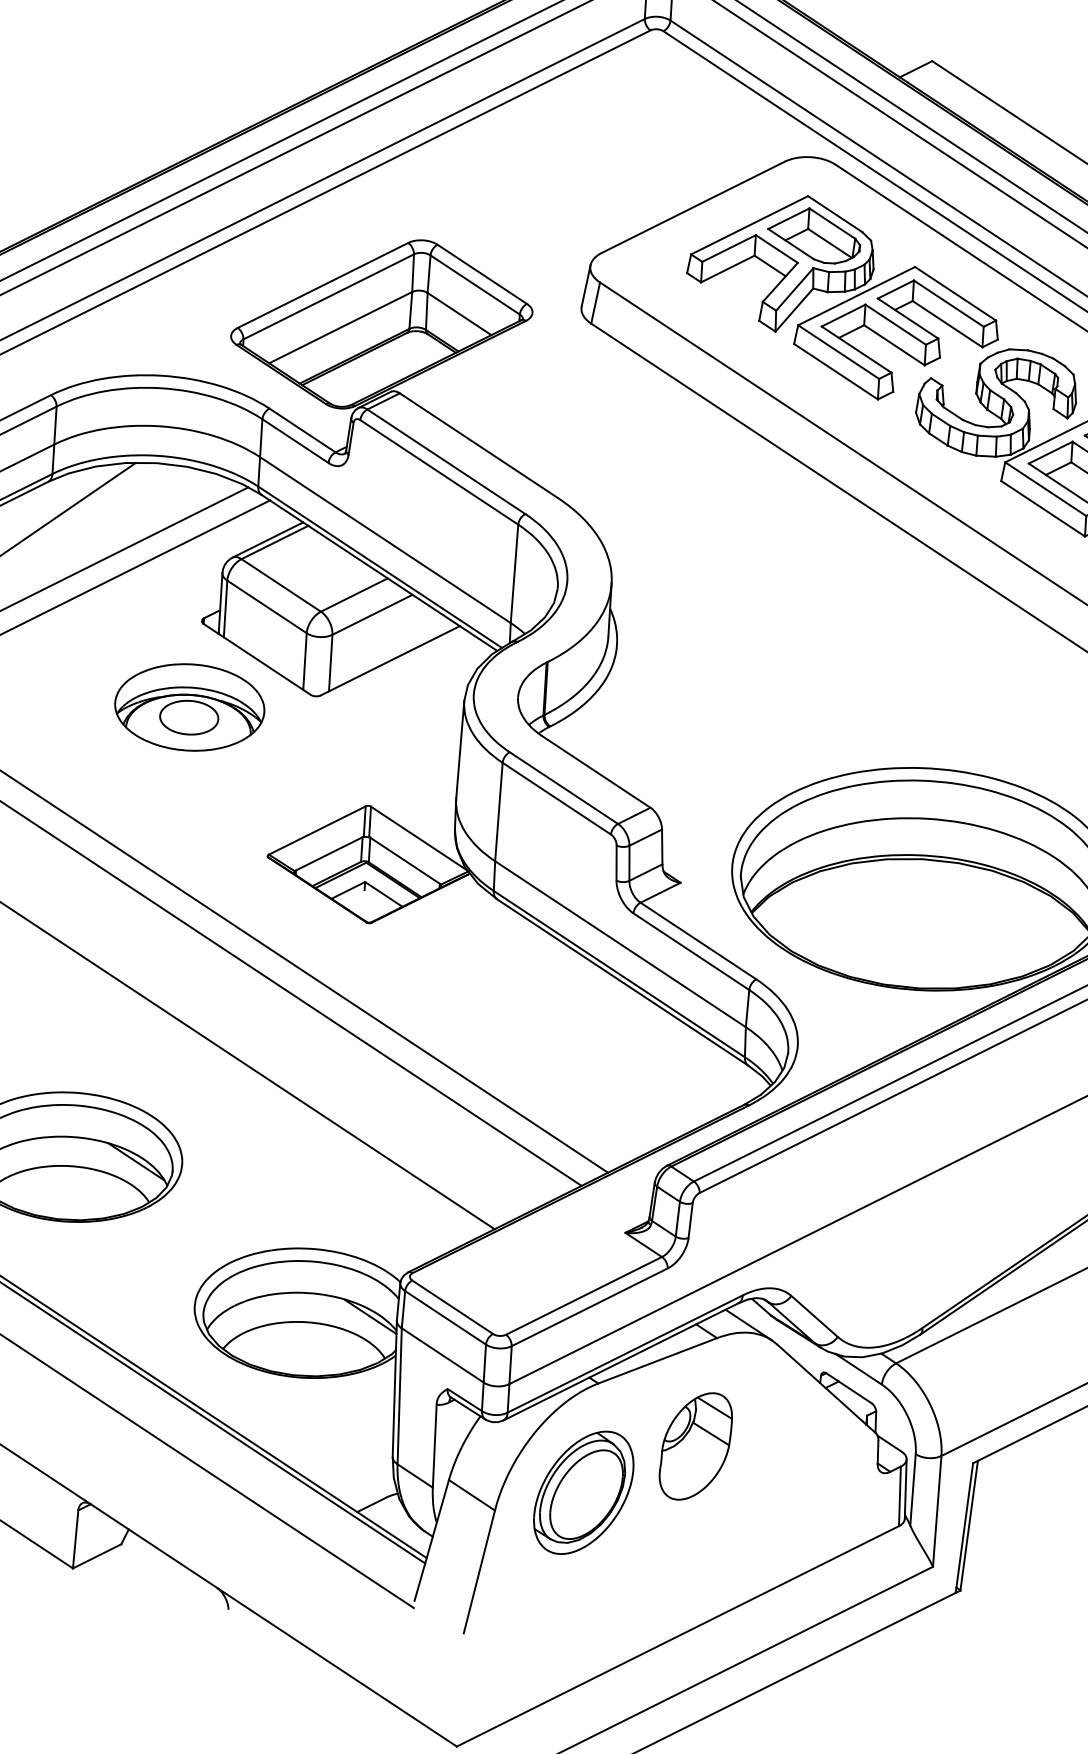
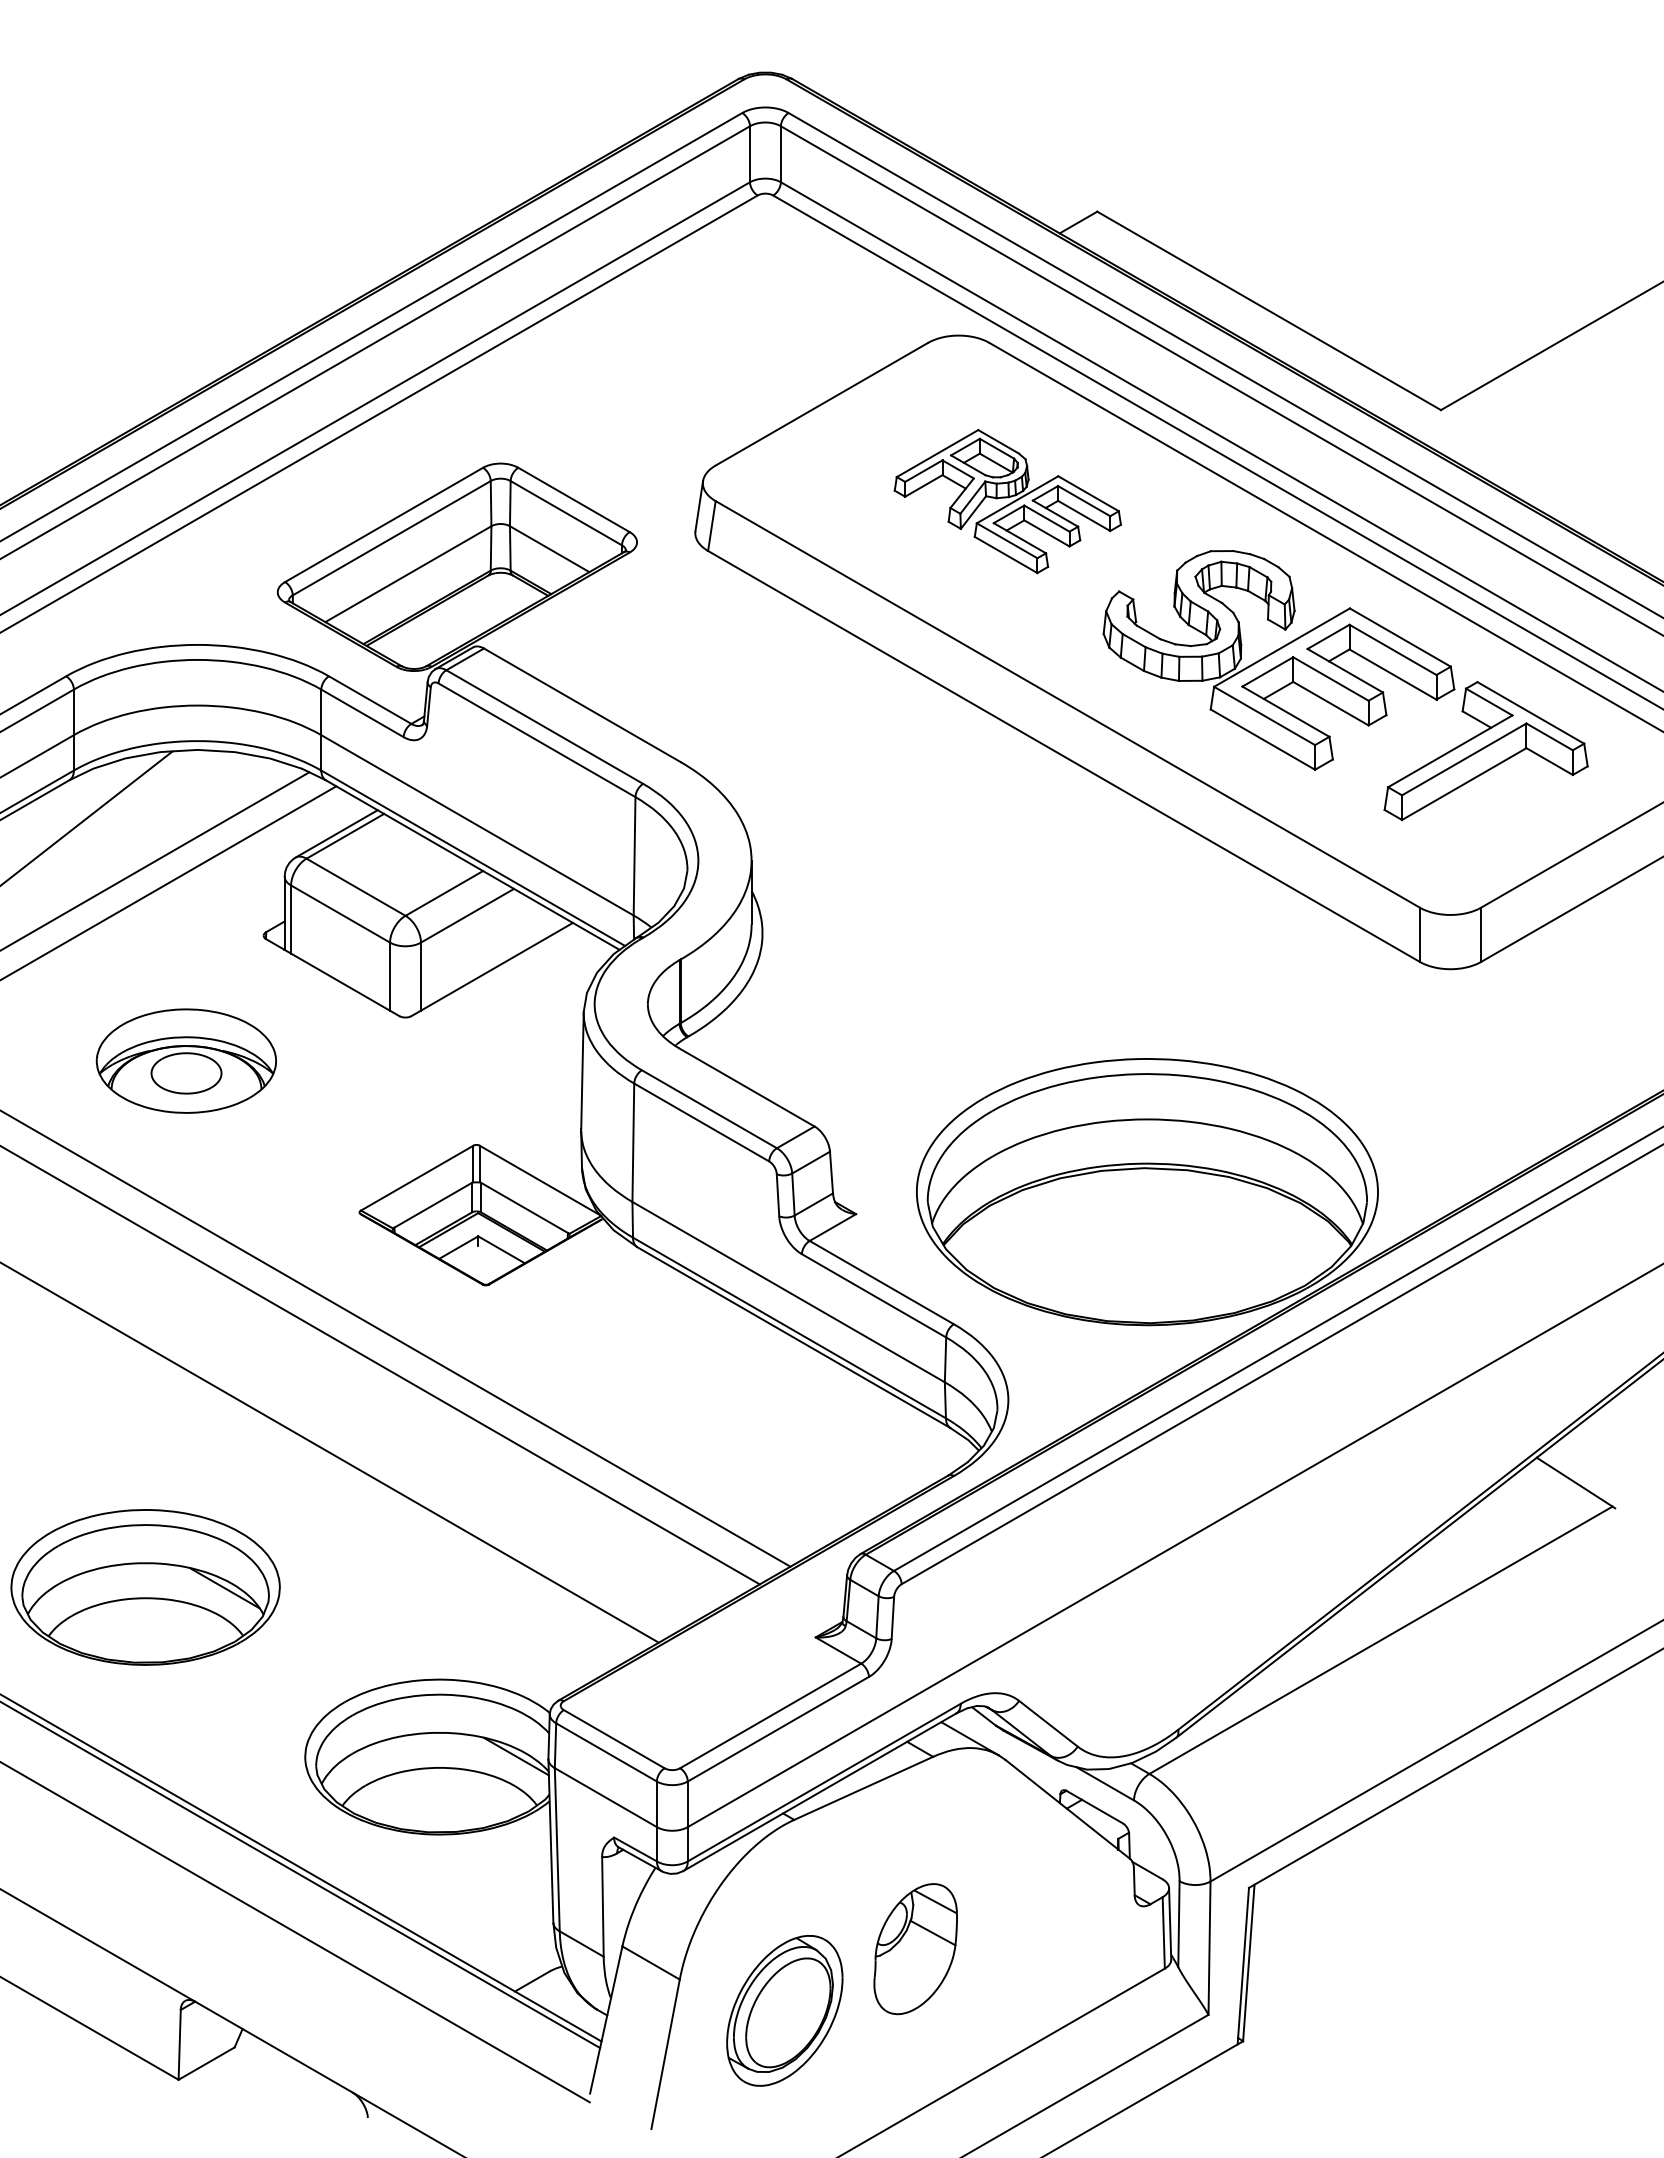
part: (842, 297) -> (1007, 501), size x0.6
part: (189, 706) -> (185, 1060), moved
part: (695, 1446) -> (915, 1949), moved
part: (583, 1492) -> (784, 2010), moved

